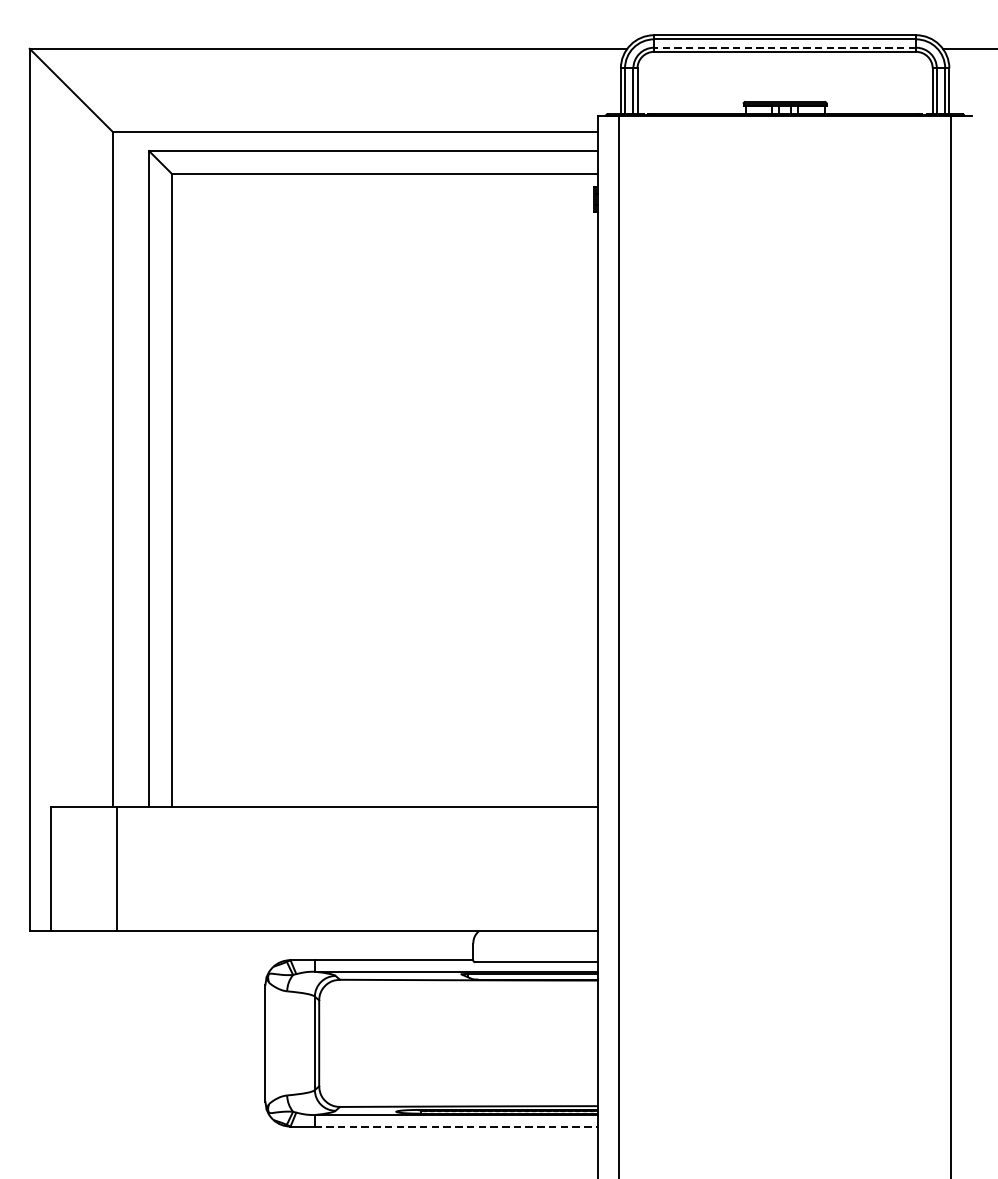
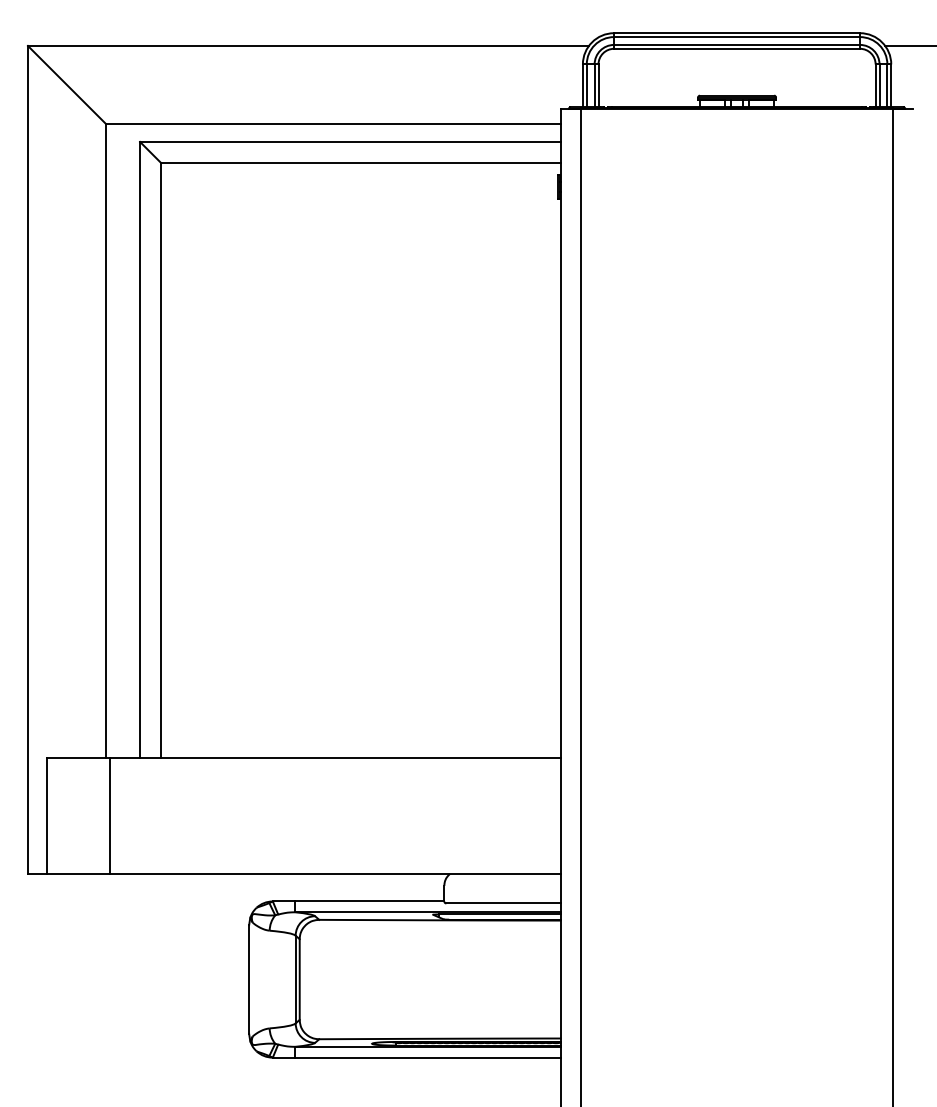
line: (785, 47) -> (737, 44), dashed -> solid
line: (456, 1126) -> (428, 1057), dashed -> solid

